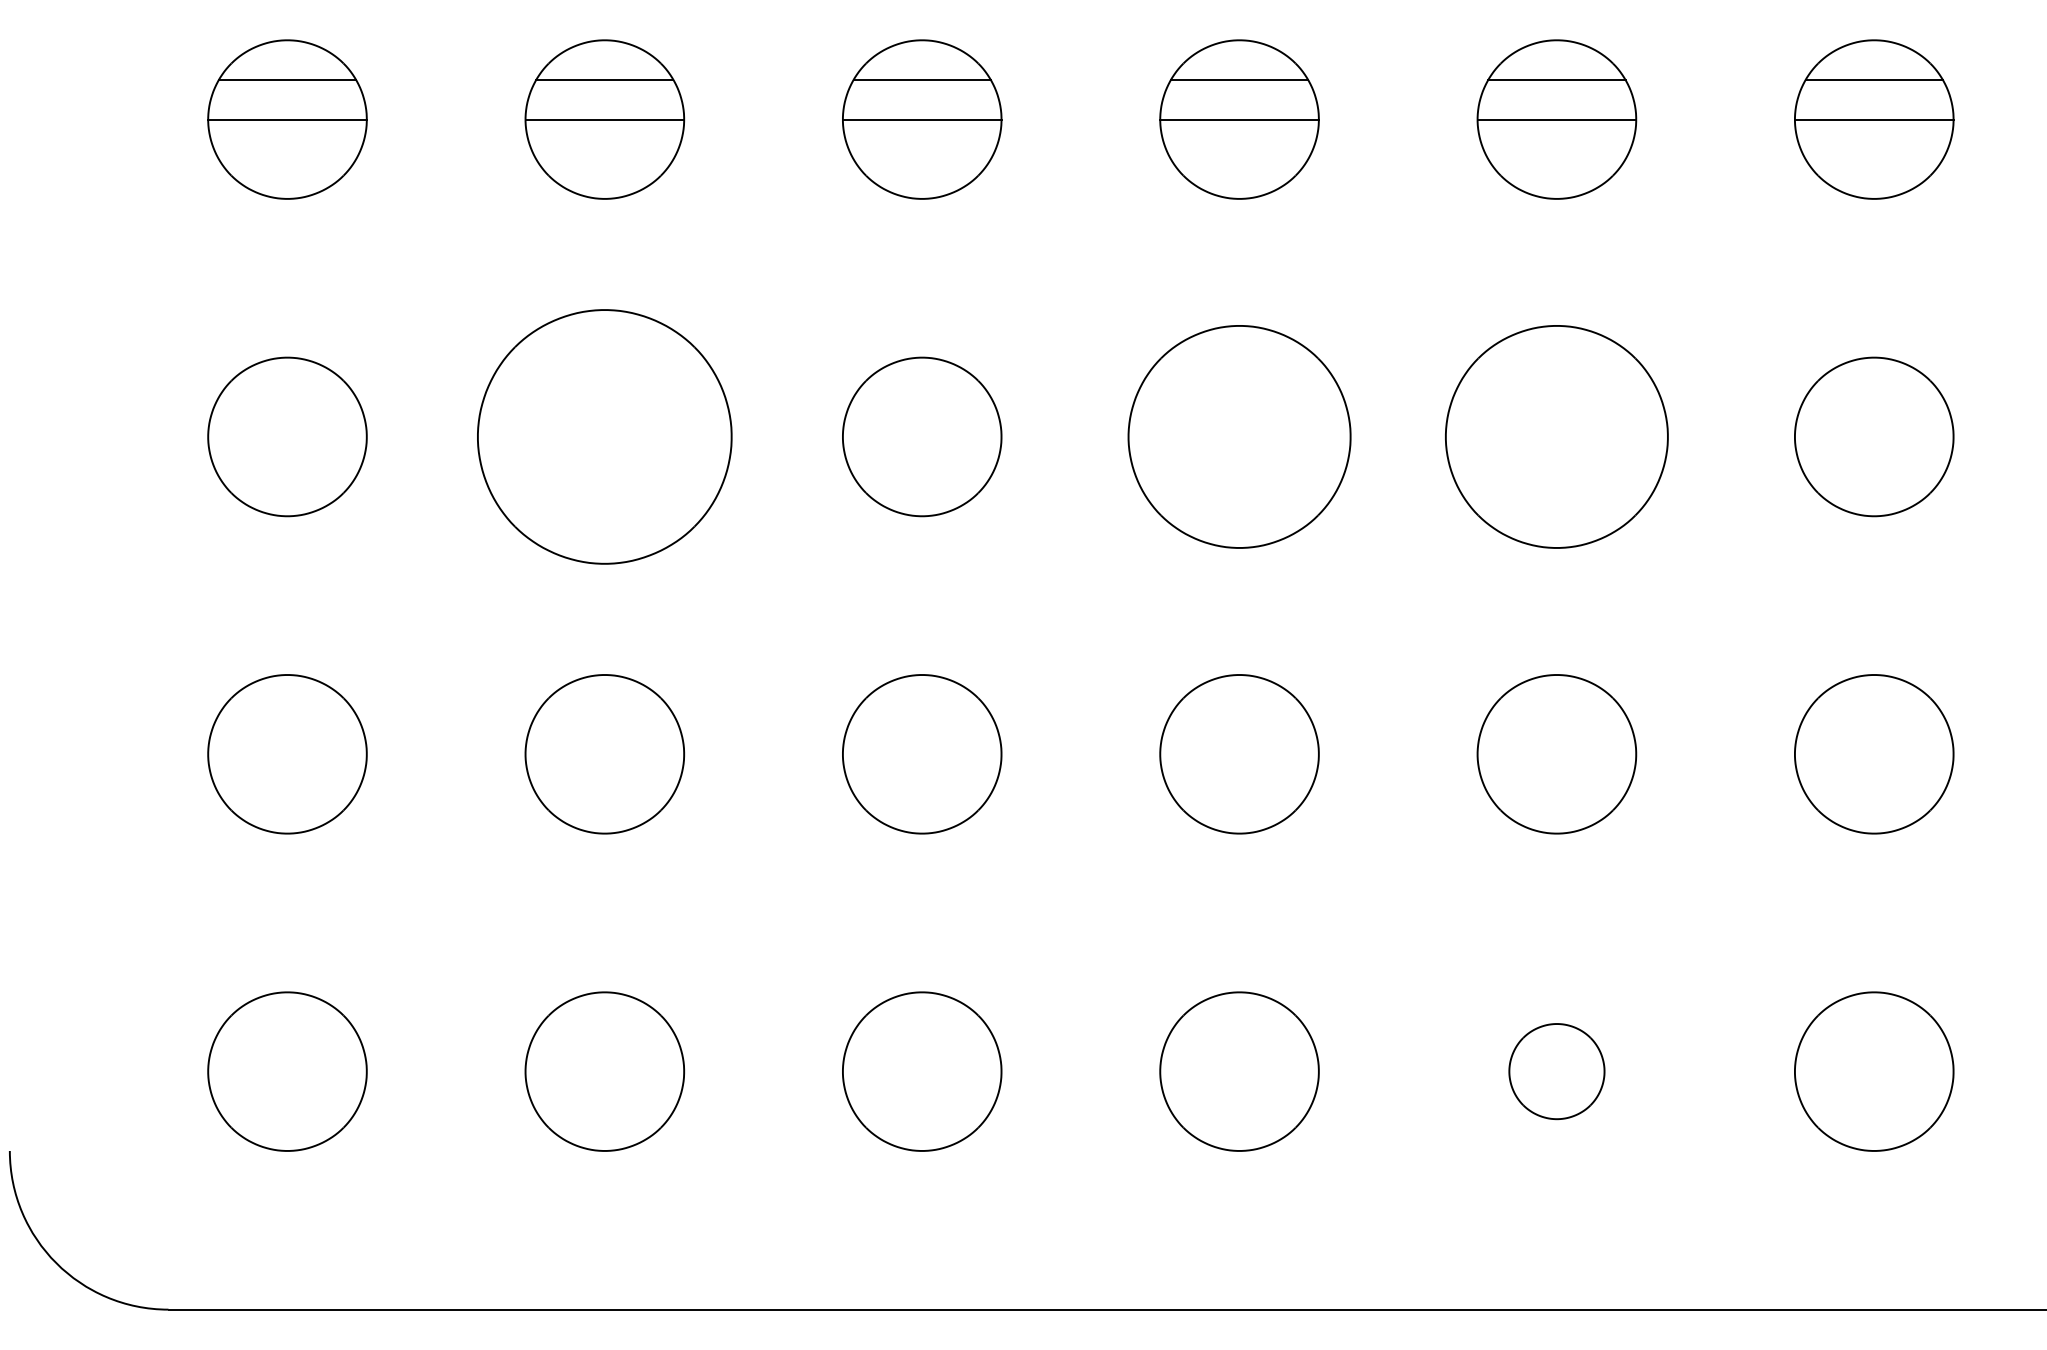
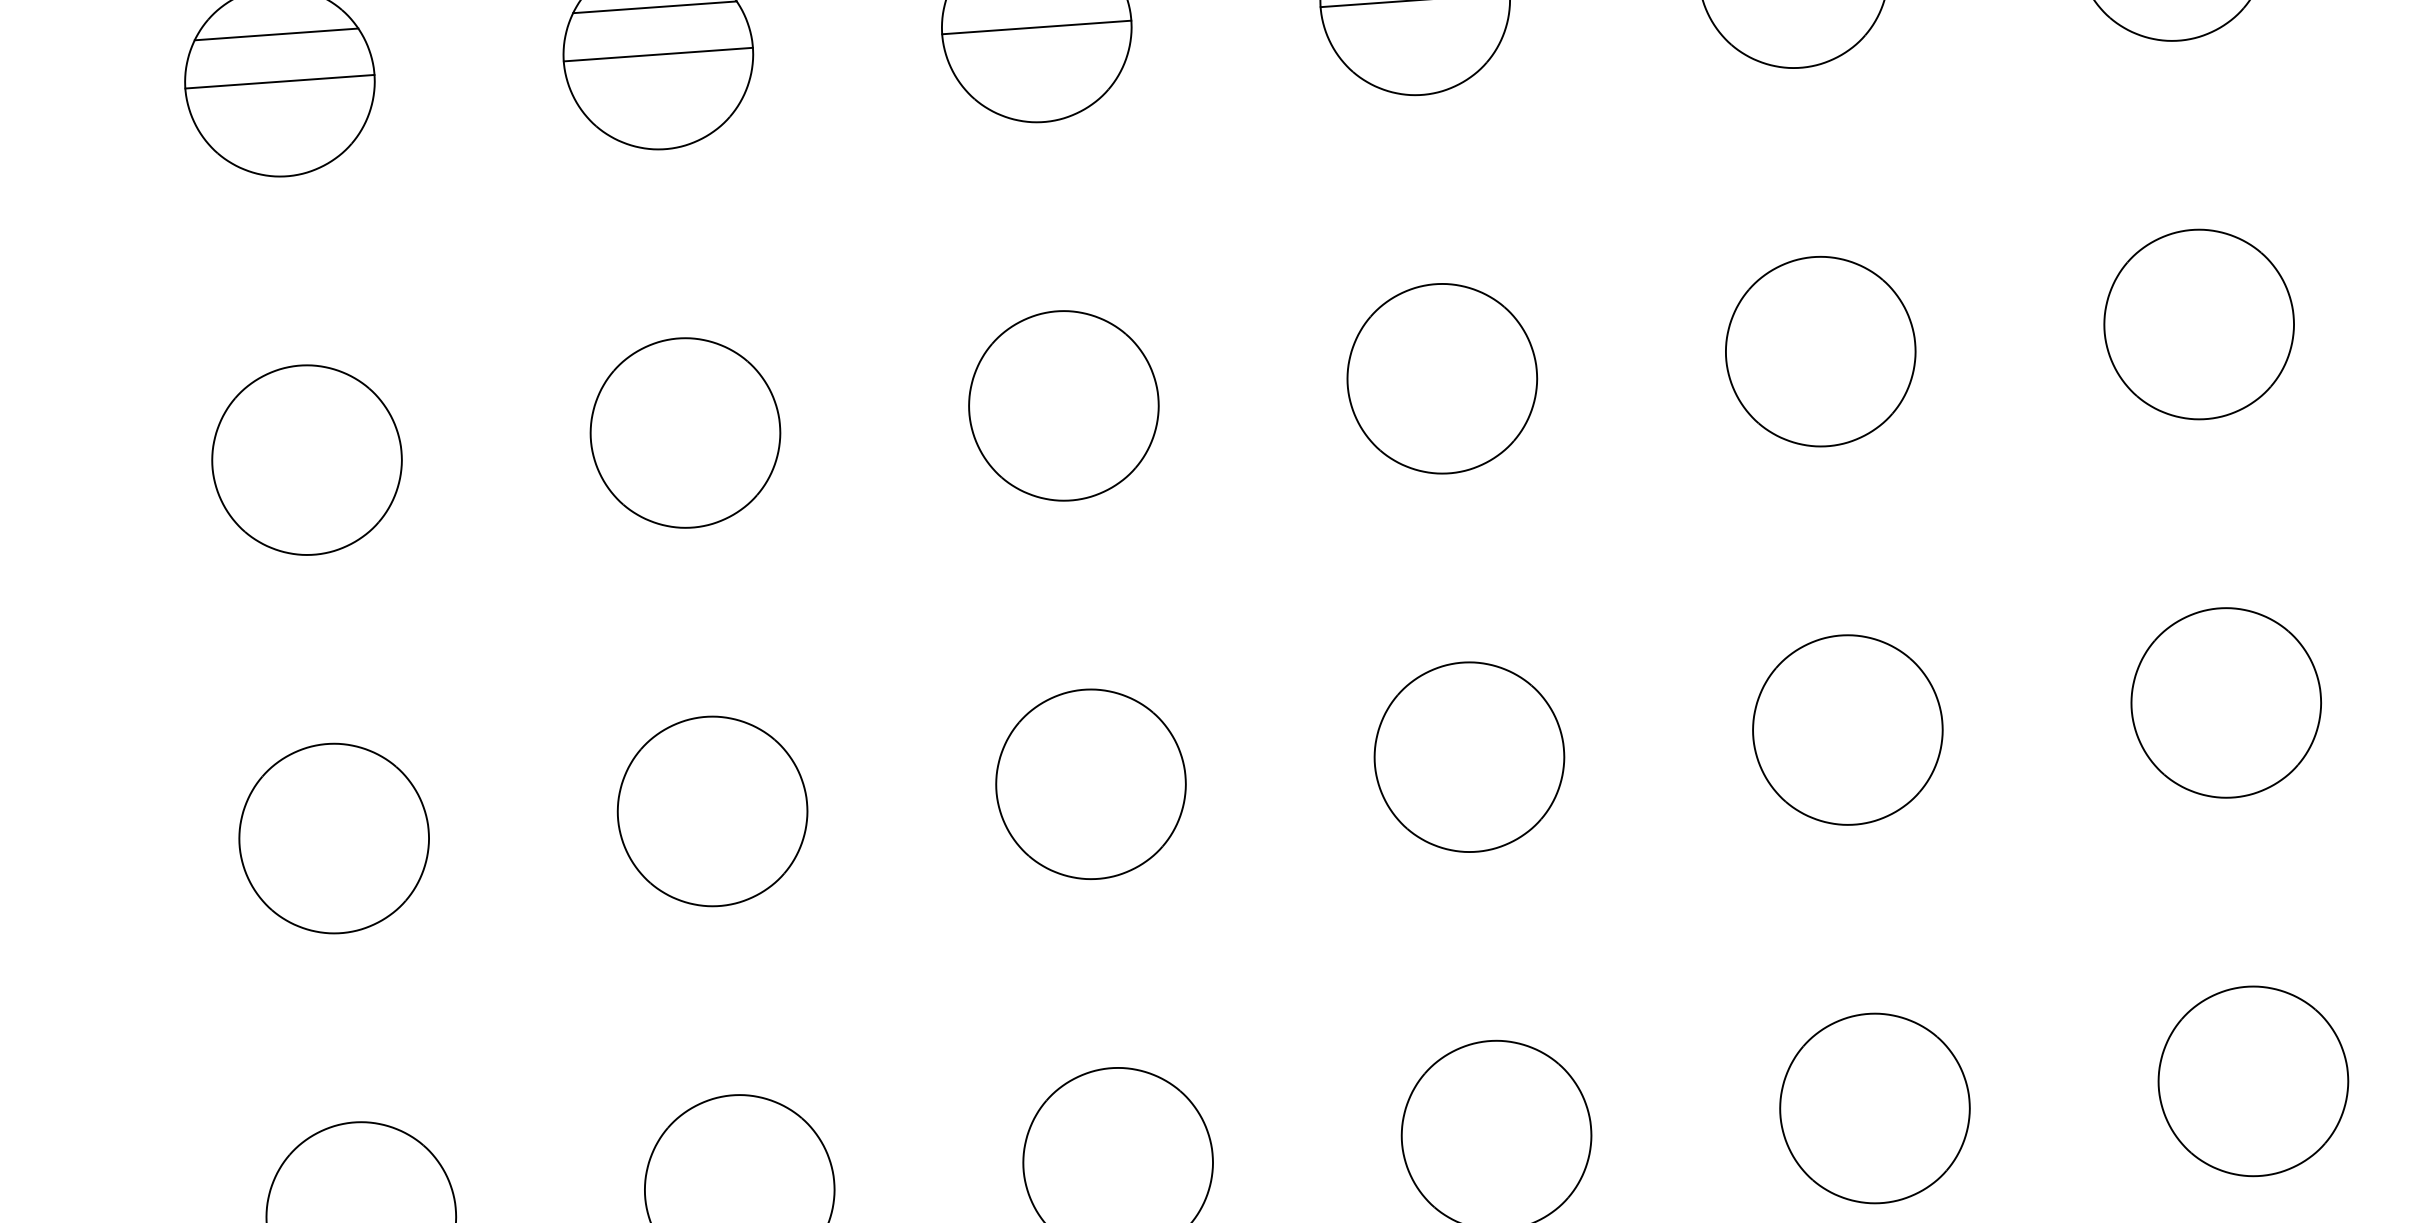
part: (604, 436) -> (685, 432), size x0.62
part: (1239, 436) -> (1442, 378), size x0.71
part: (1556, 436) -> (1820, 351), size x0.71
part: (1556, 1071) -> (1874, 1108), size x1.67

